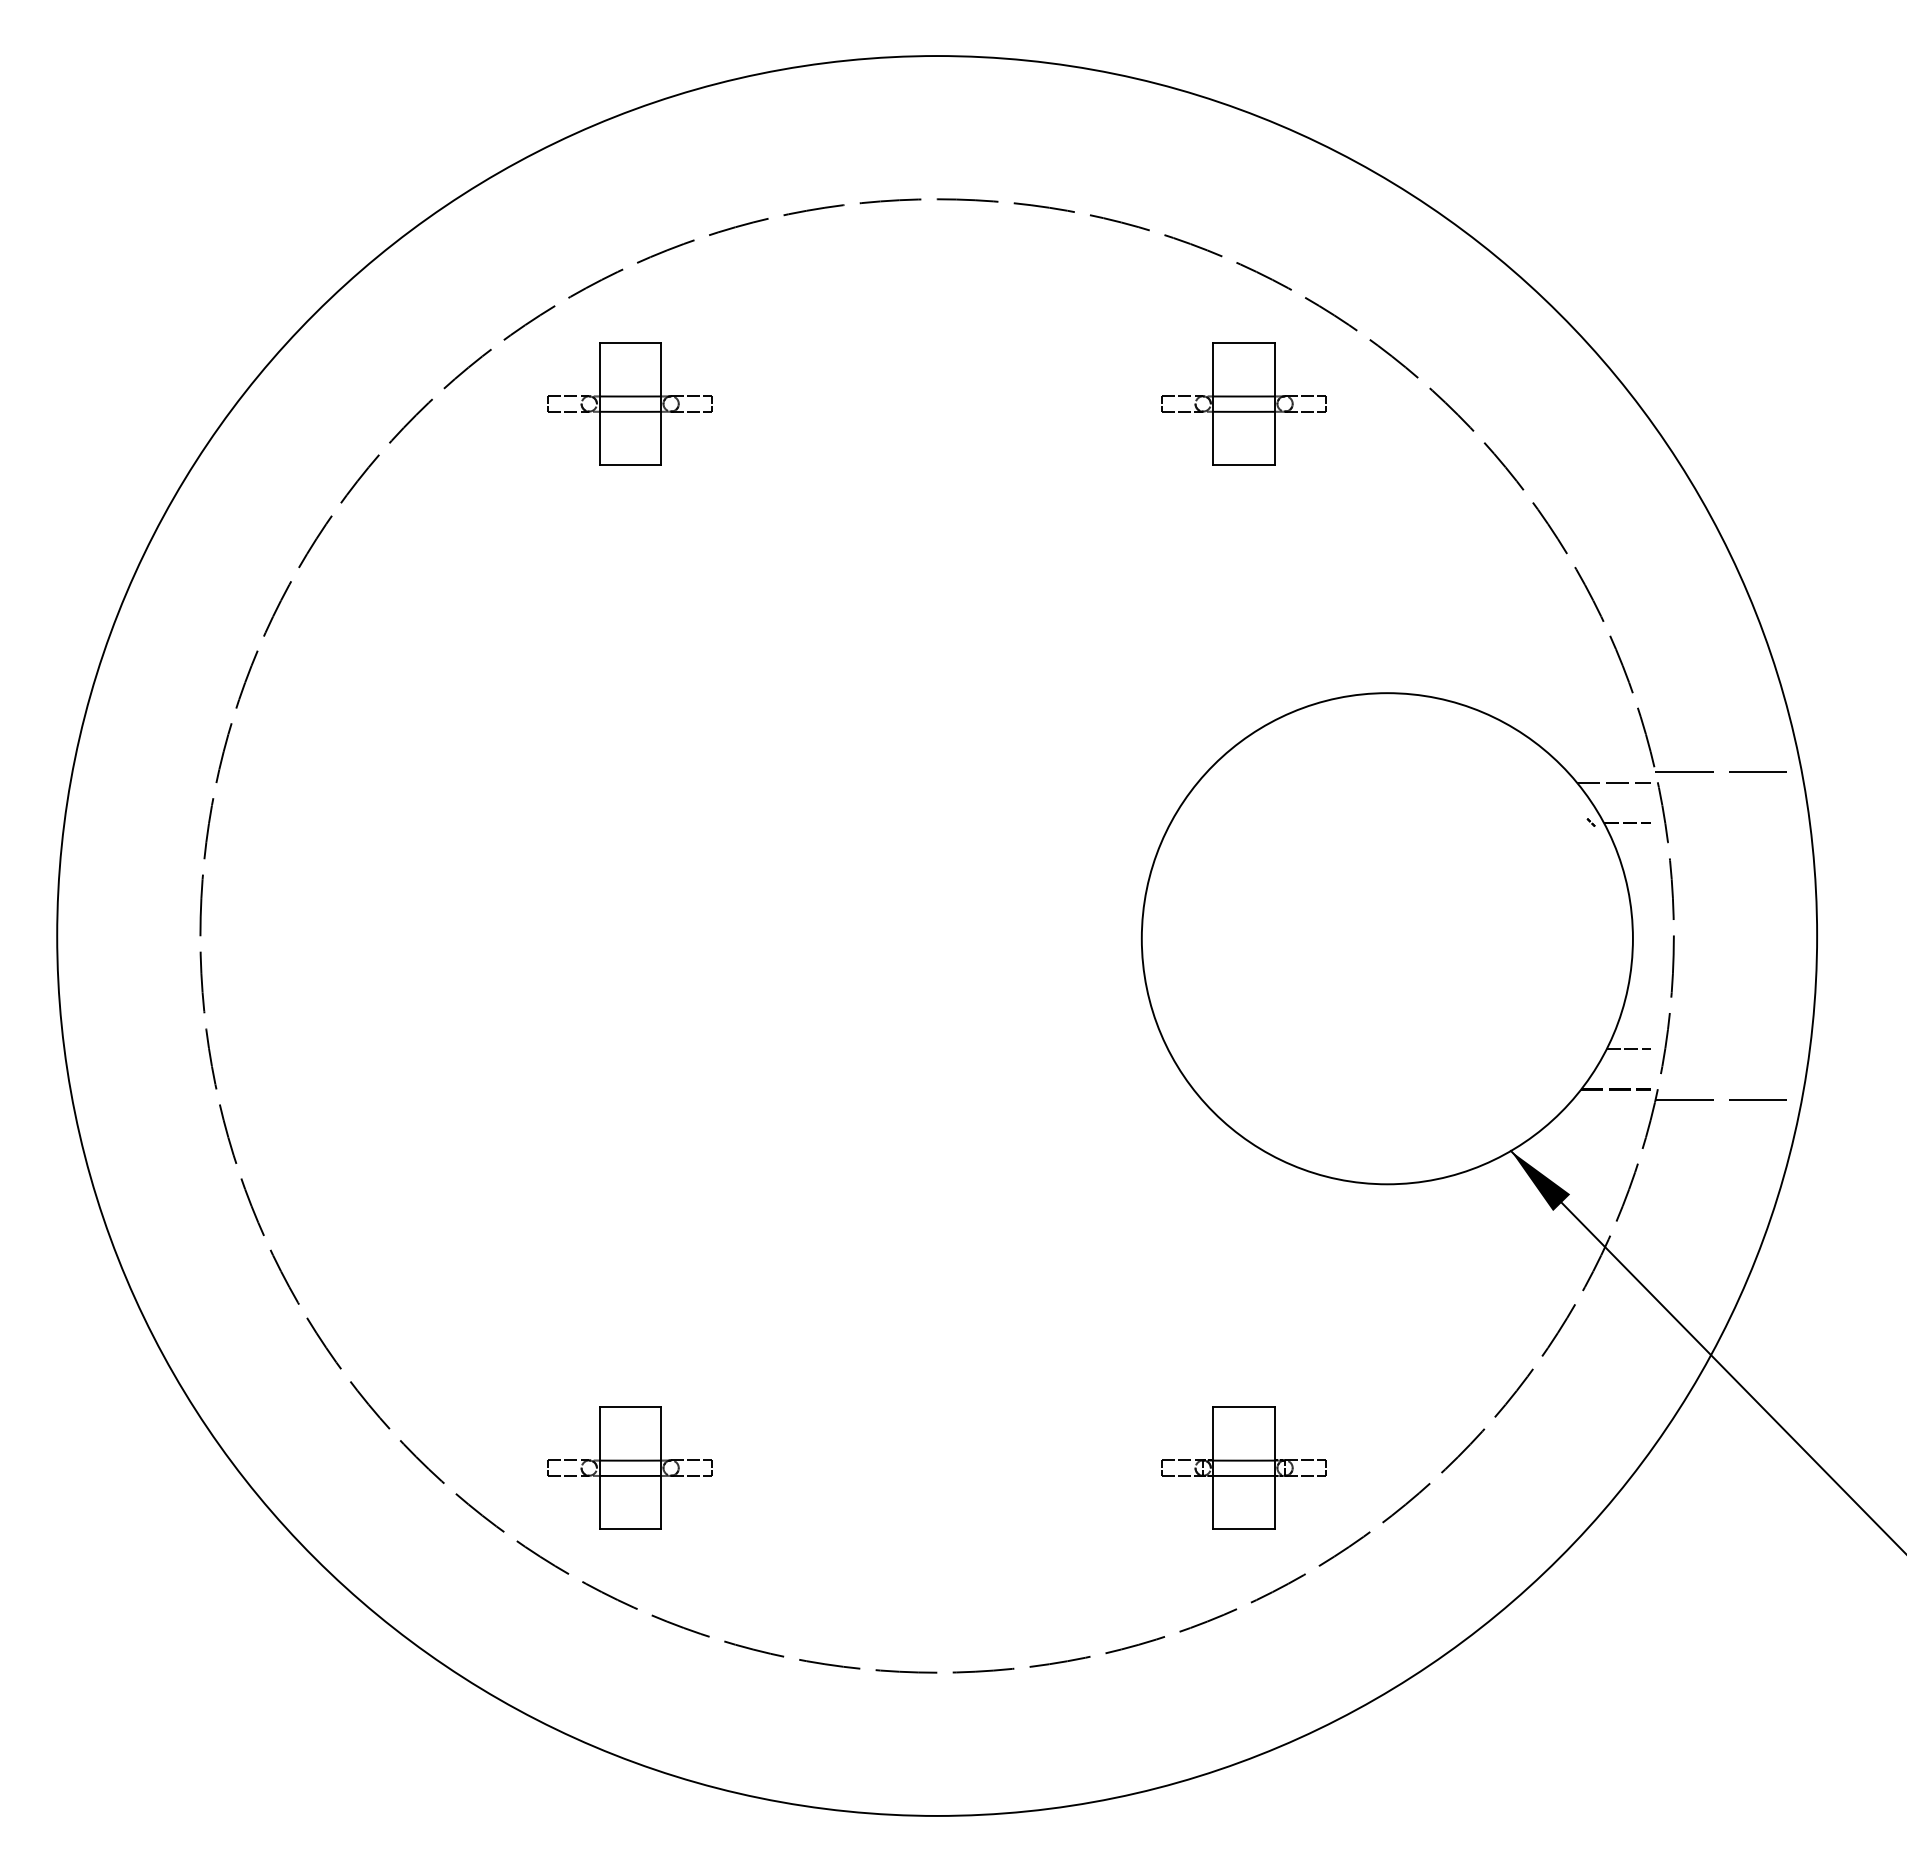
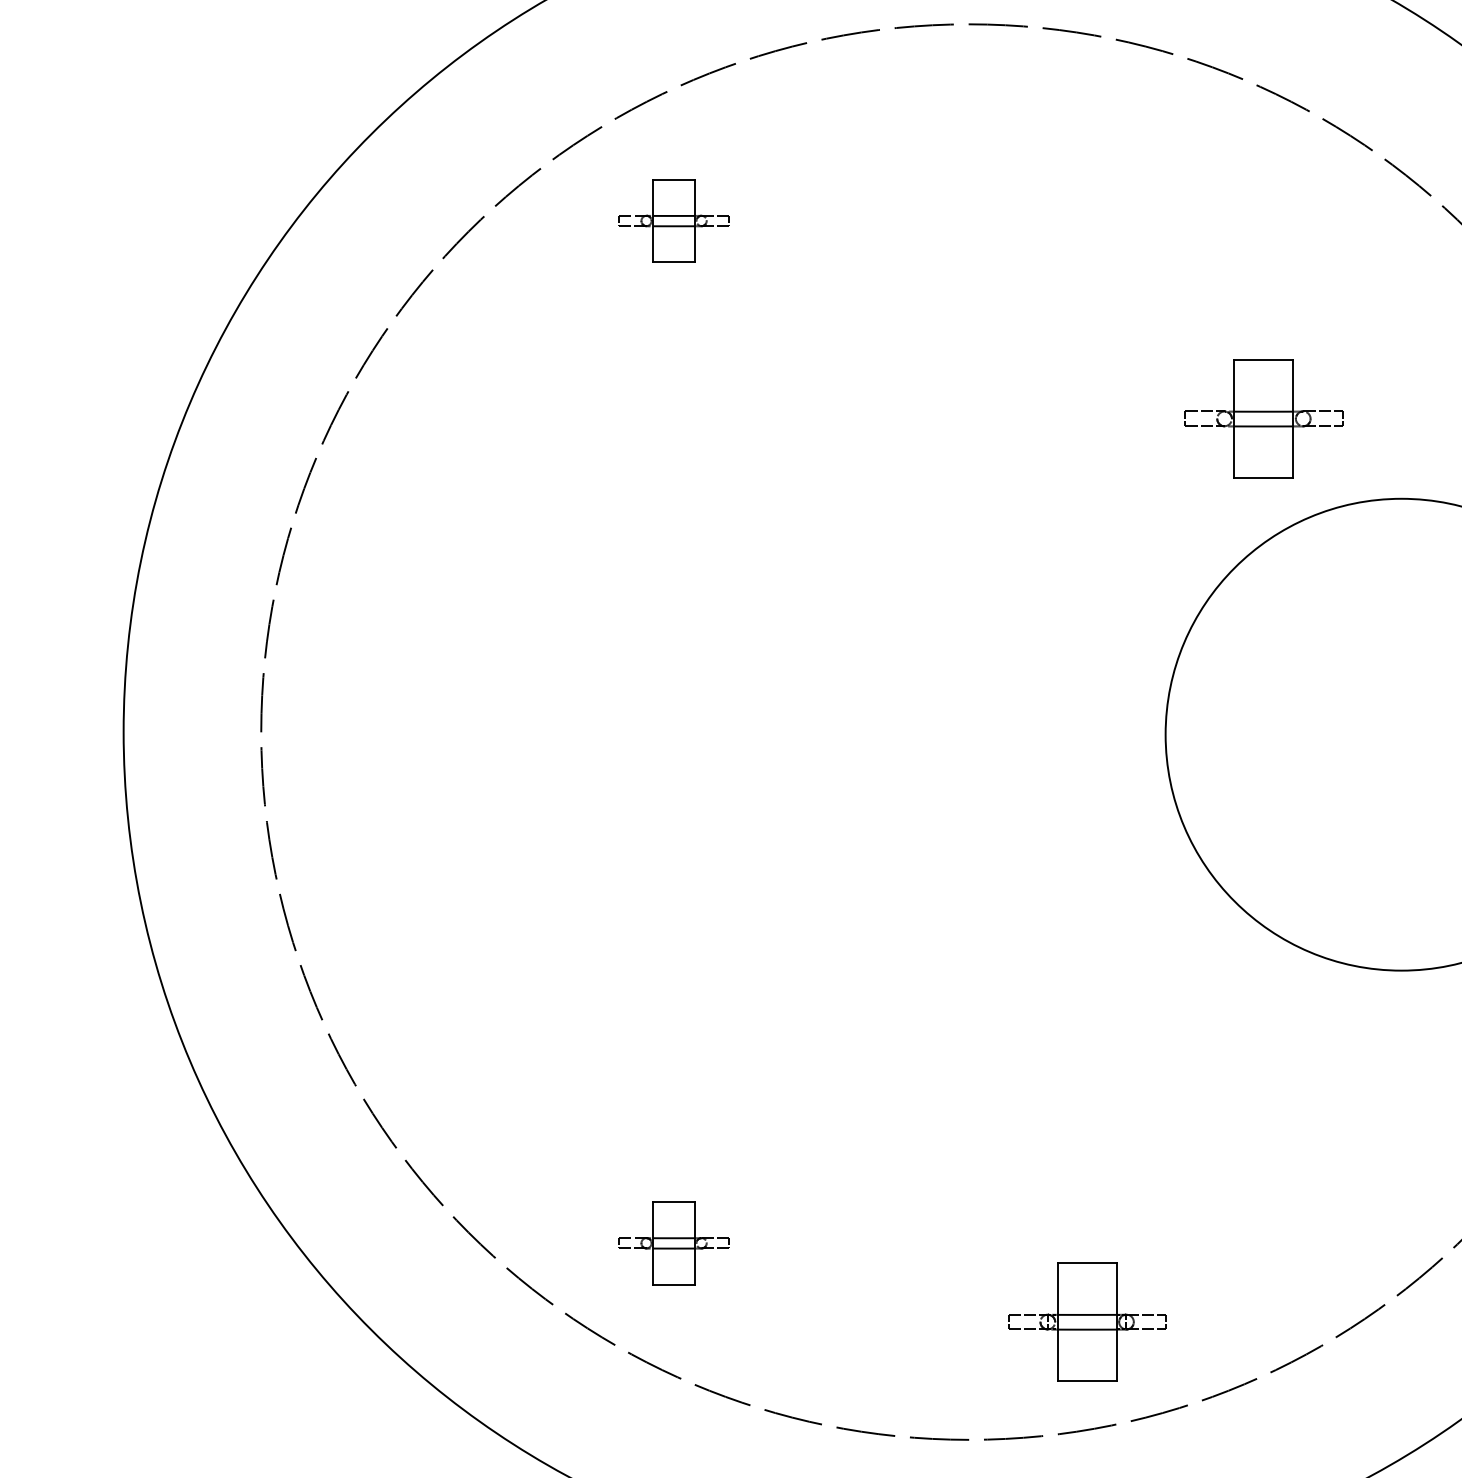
part: (629, 403) -> (673, 220), size x0.7
part: (1243, 403) -> (1263, 418), moved
part: (629, 1467) -> (673, 1242), size x0.7
part: (1243, 1467) -> (1086, 1321), moved

